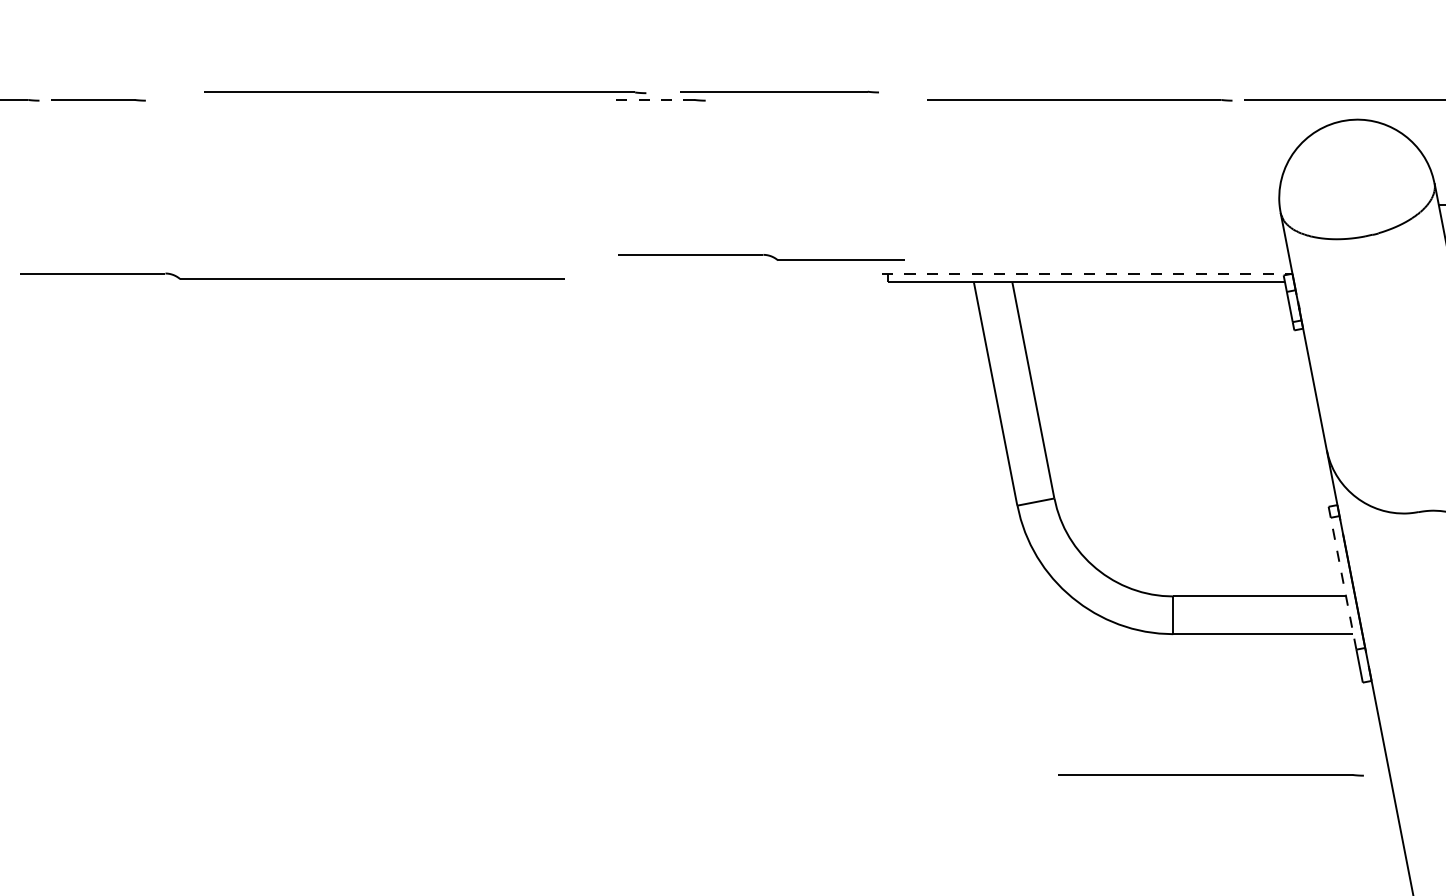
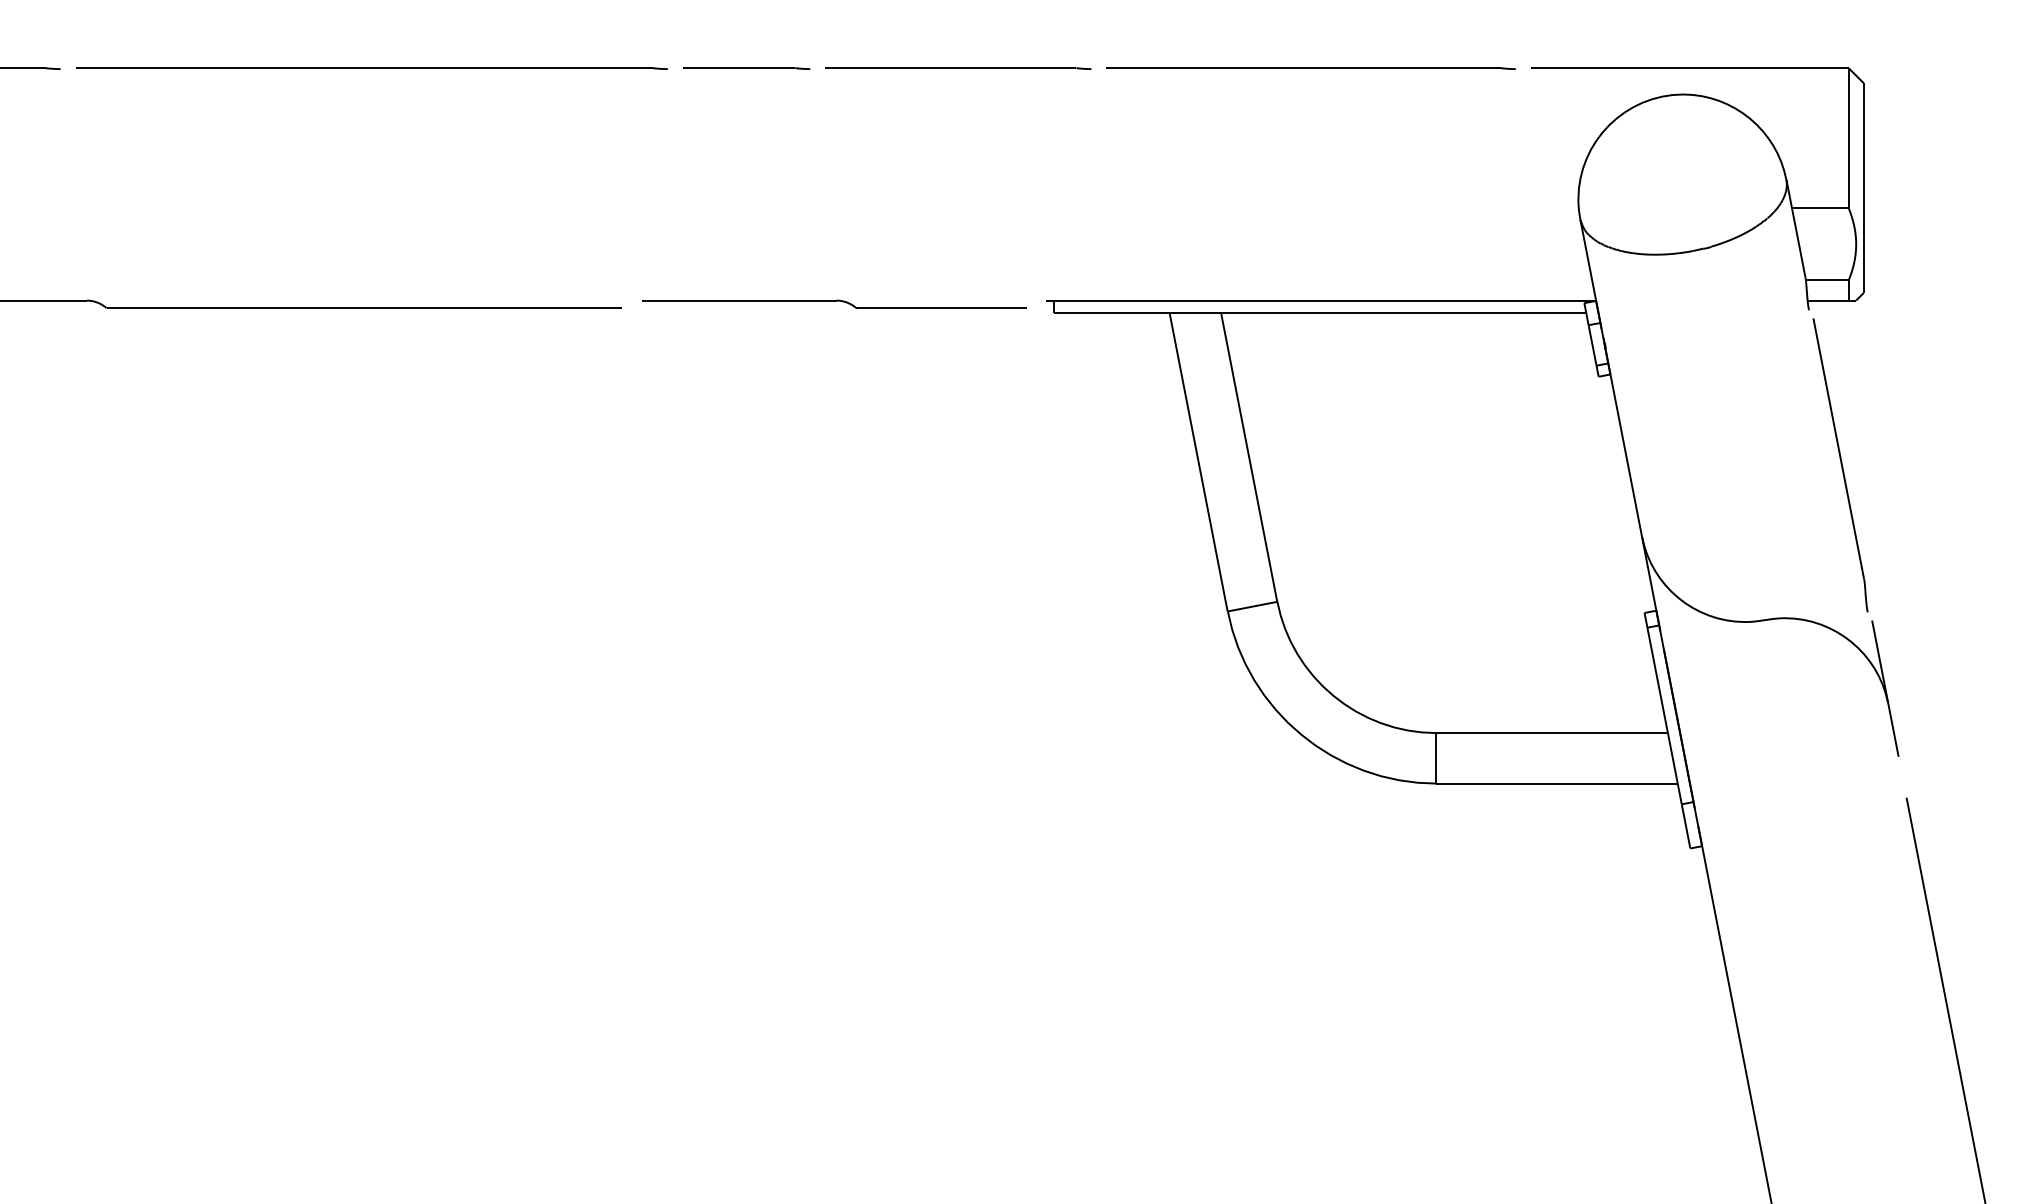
line: (425, 92) -> (371, 68), moved
line: (779, 92) -> (958, 68), moved
line: (652, 100) -> (738, 68), dashed -> solid
part: (761, 257) -> (834, 303), moved
line: (1087, 273) -> (1321, 300), dashed -> solid
line: (1343, 584) -> (1664, 716), dashed -> solid
line: (1210, 775) -> (1486, 972), removed

